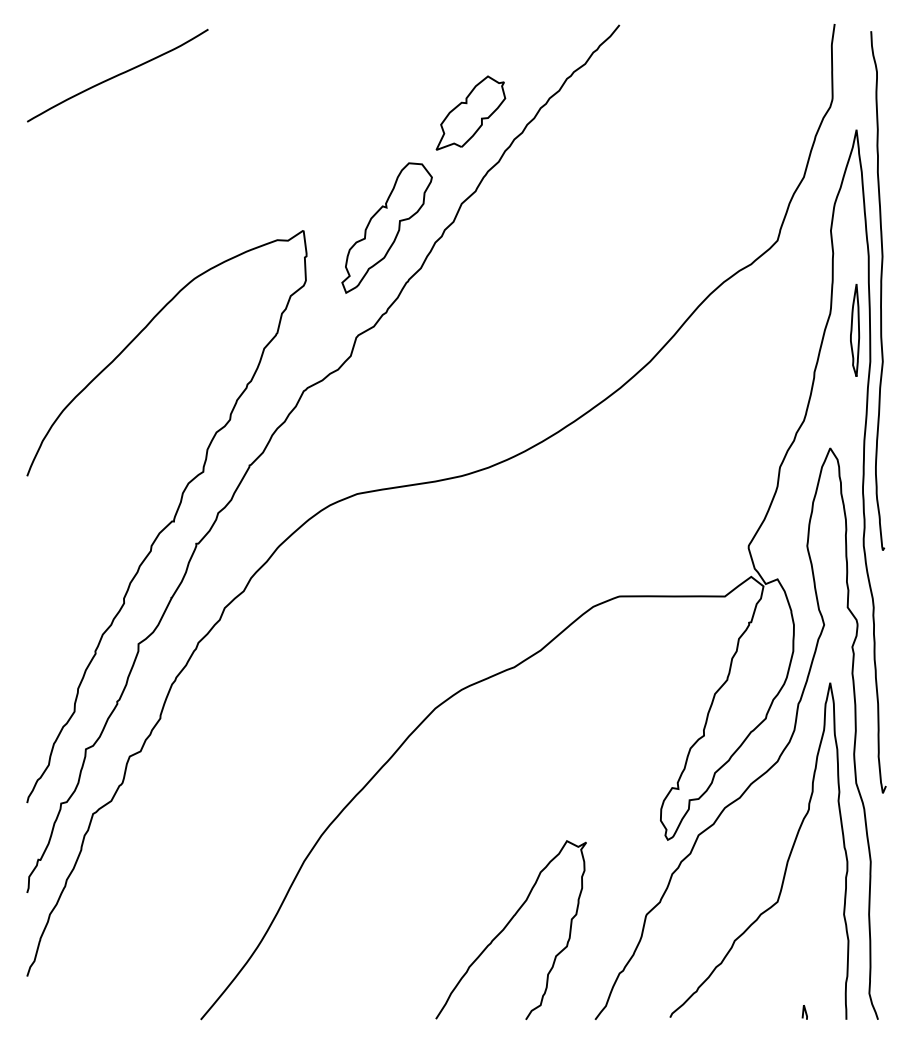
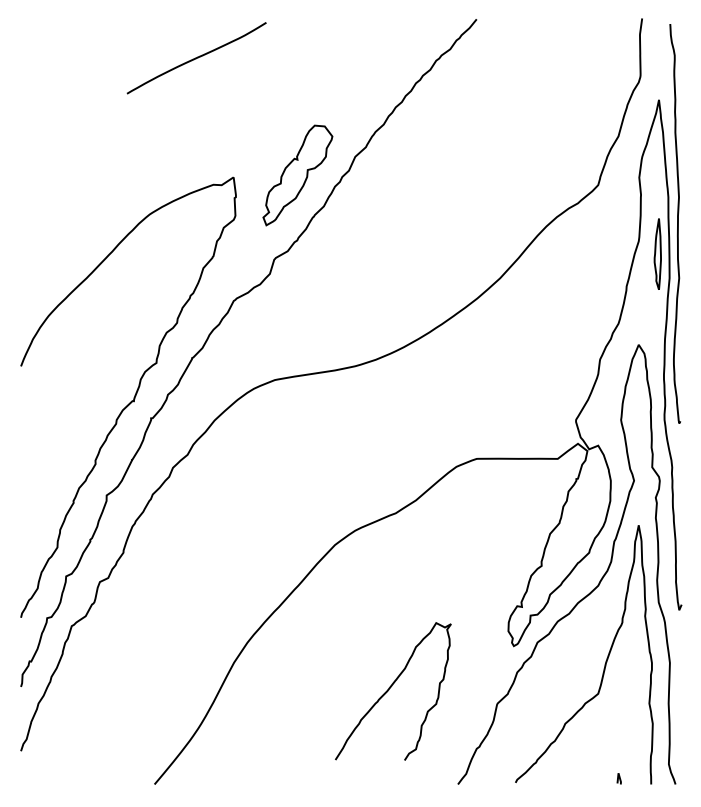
curve: (117, 75) -> (196, 58), moved
part: (471, 112) -> (362, 86), removed
curve: (506, 928) -> (389, 690), moved

